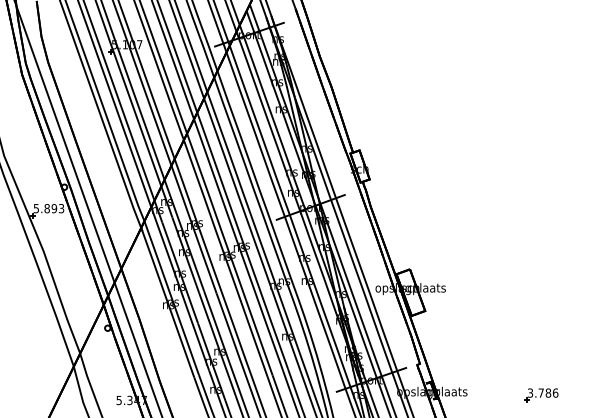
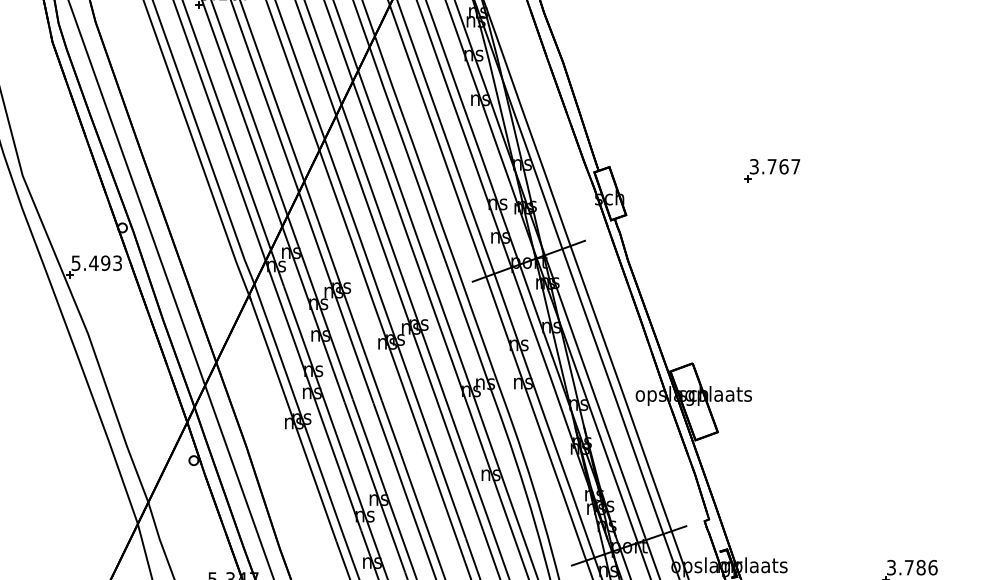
part: (457, 152) -> (771, 170), added
text: (47, 208) -> (94, 263), 5.893 -> 5.493

